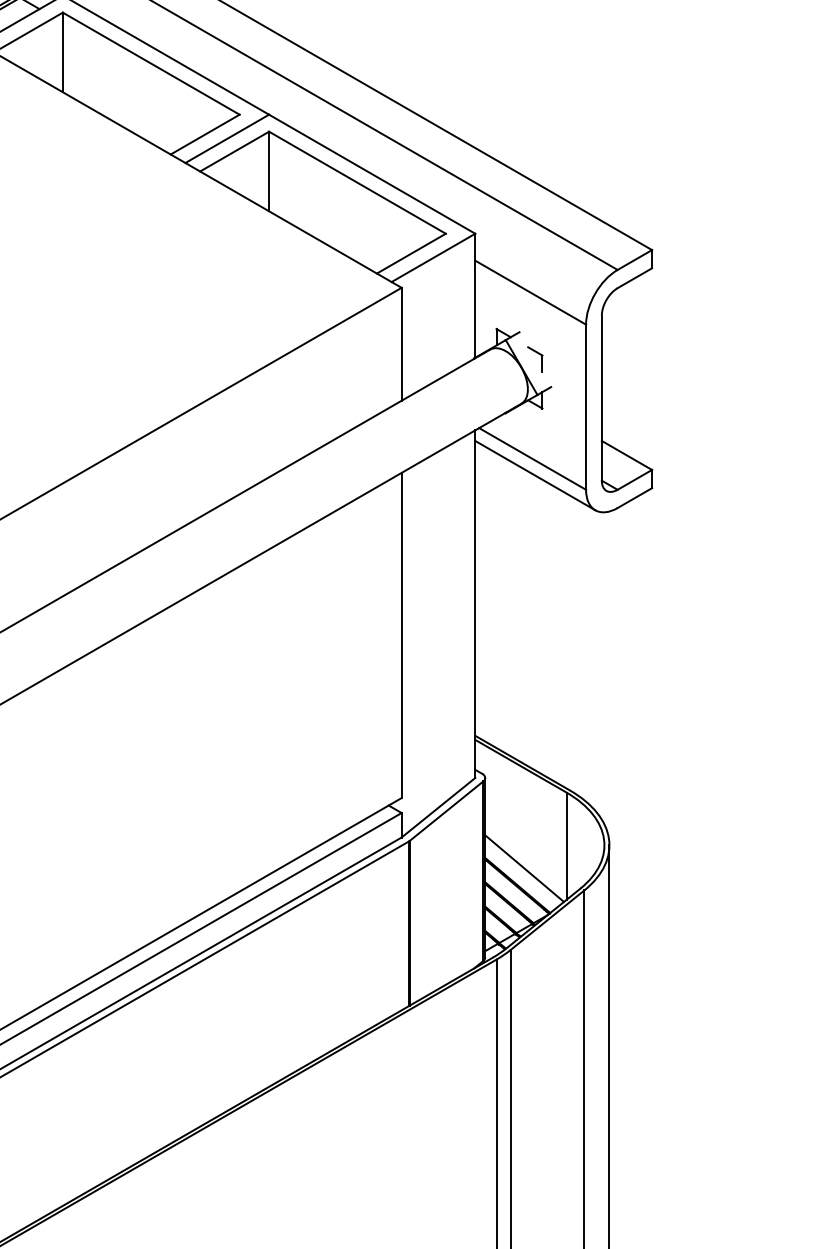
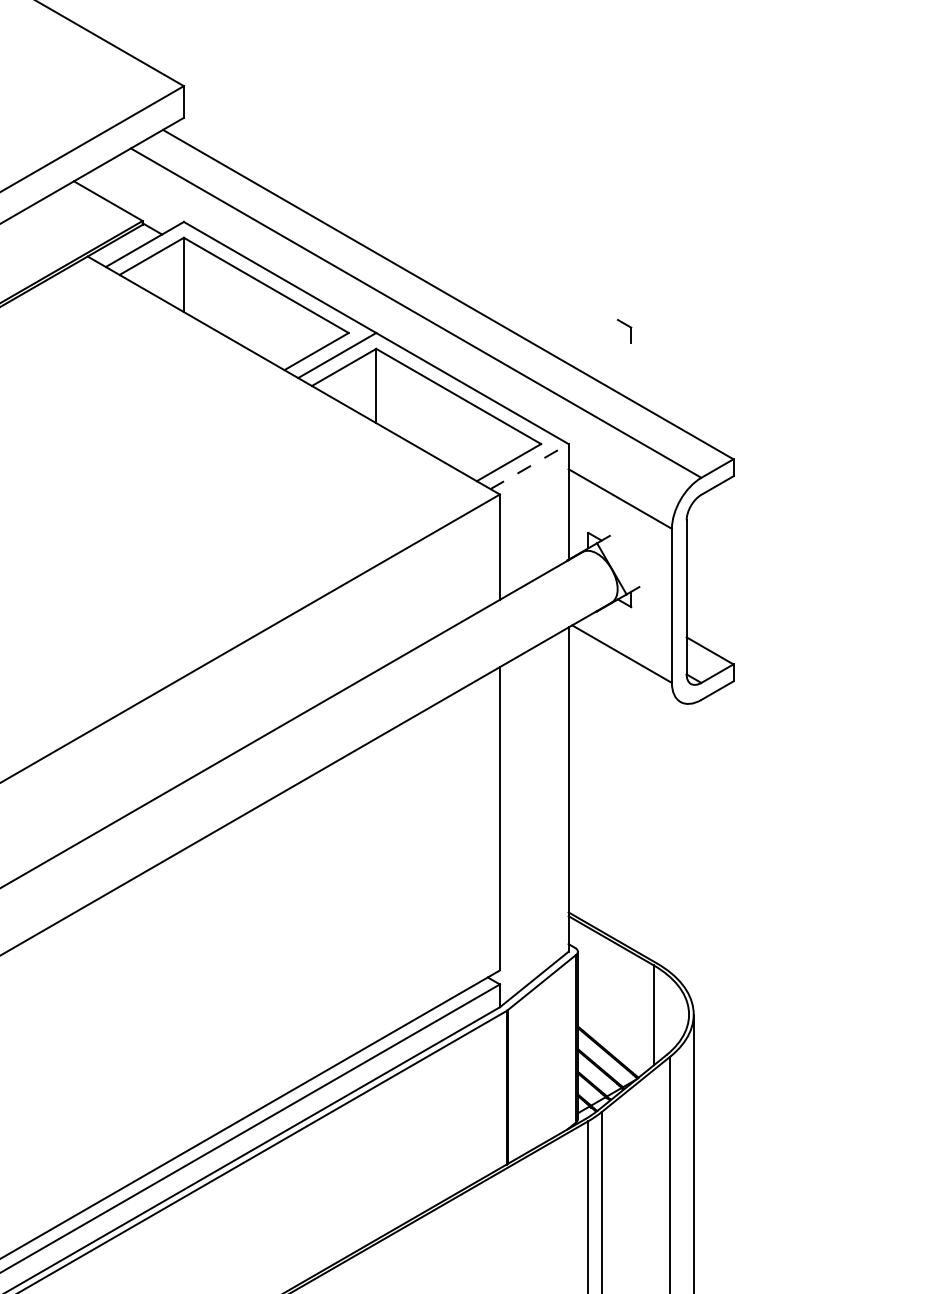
line: (434, 257) -> (530, 466), solid -> dashed
part: (535, 358) -> (624, 330), moved
line: (535, 475) -> (624, 669), removed
line: (524, 868) -> (614, 1036), removed

